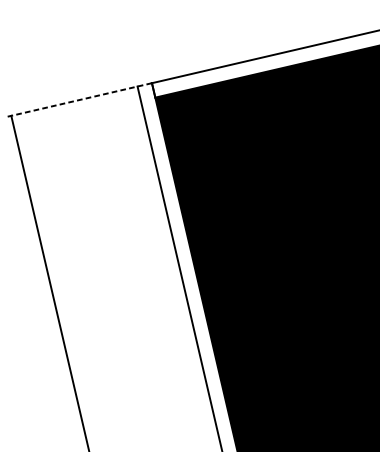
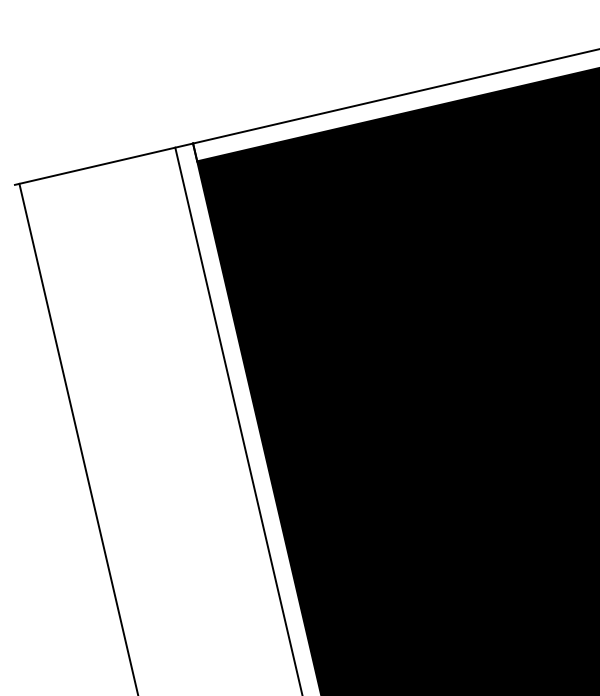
line: (79, 100) -> (103, 164), dashed -> solid

